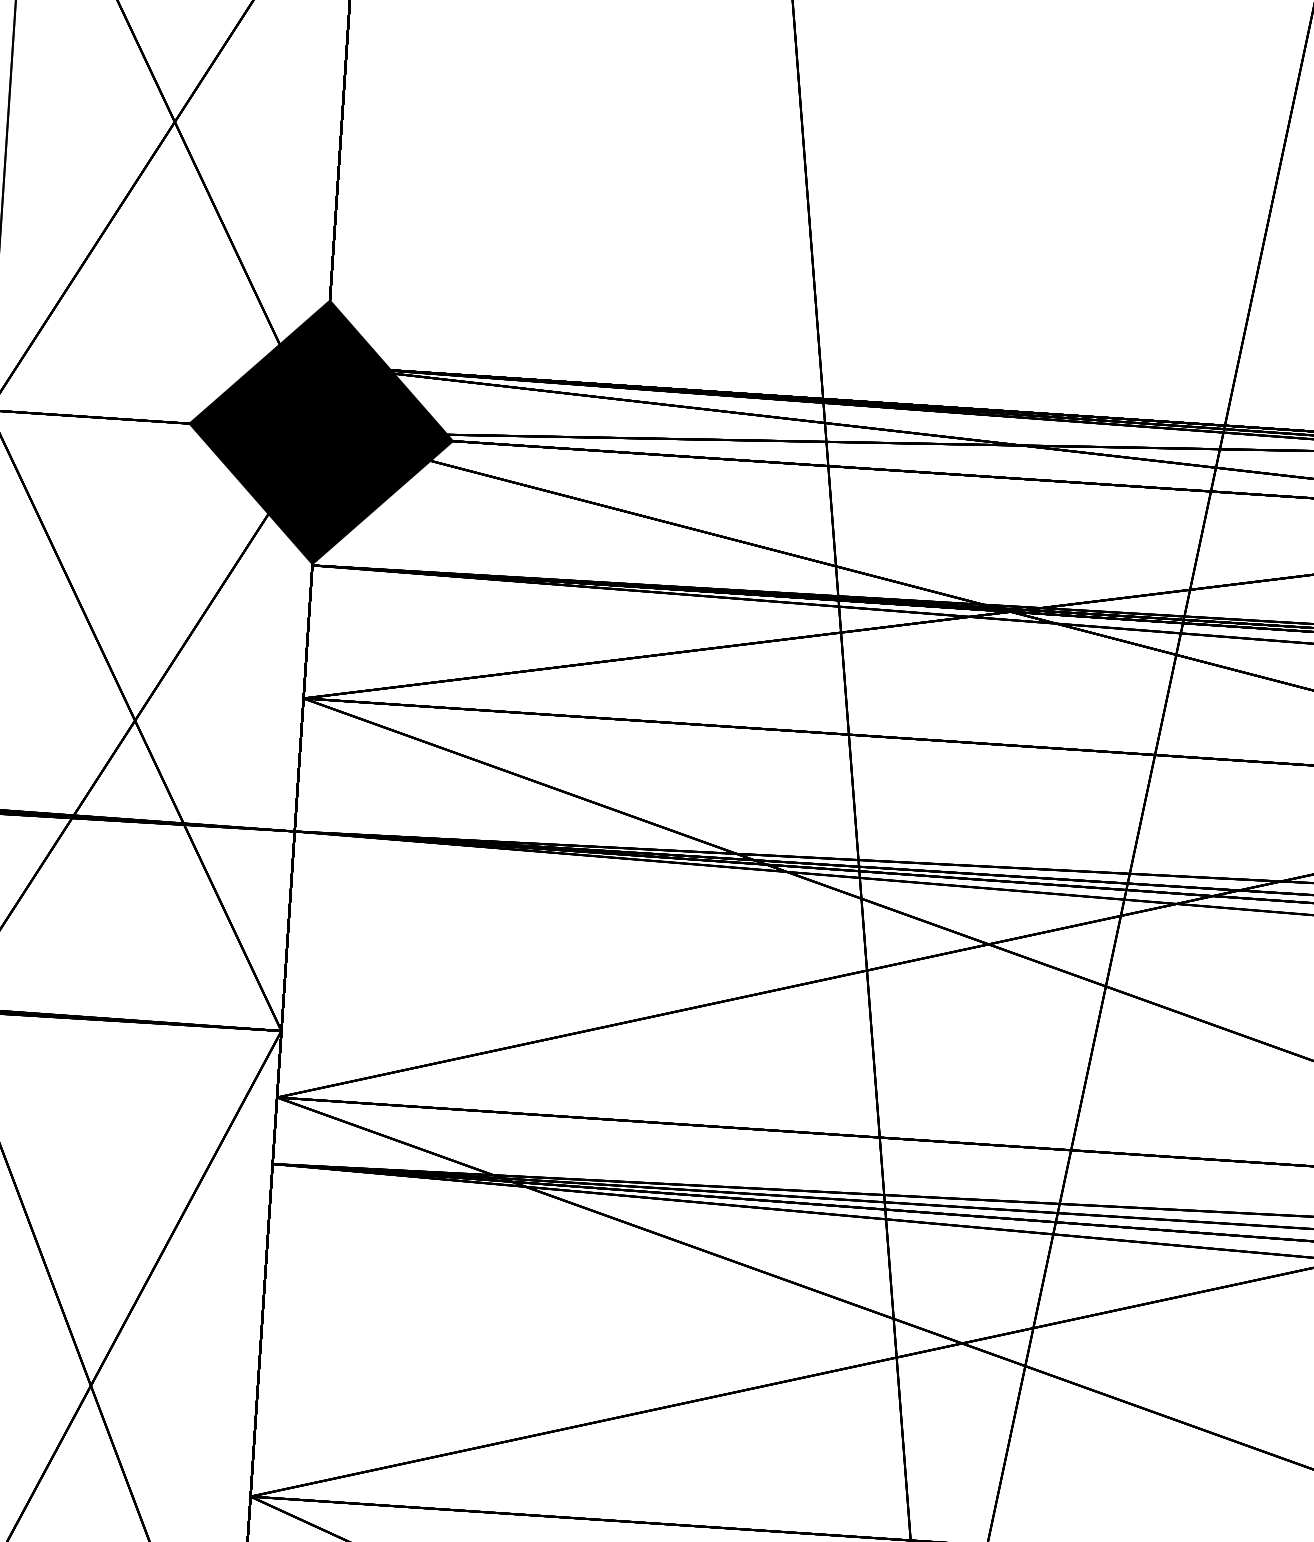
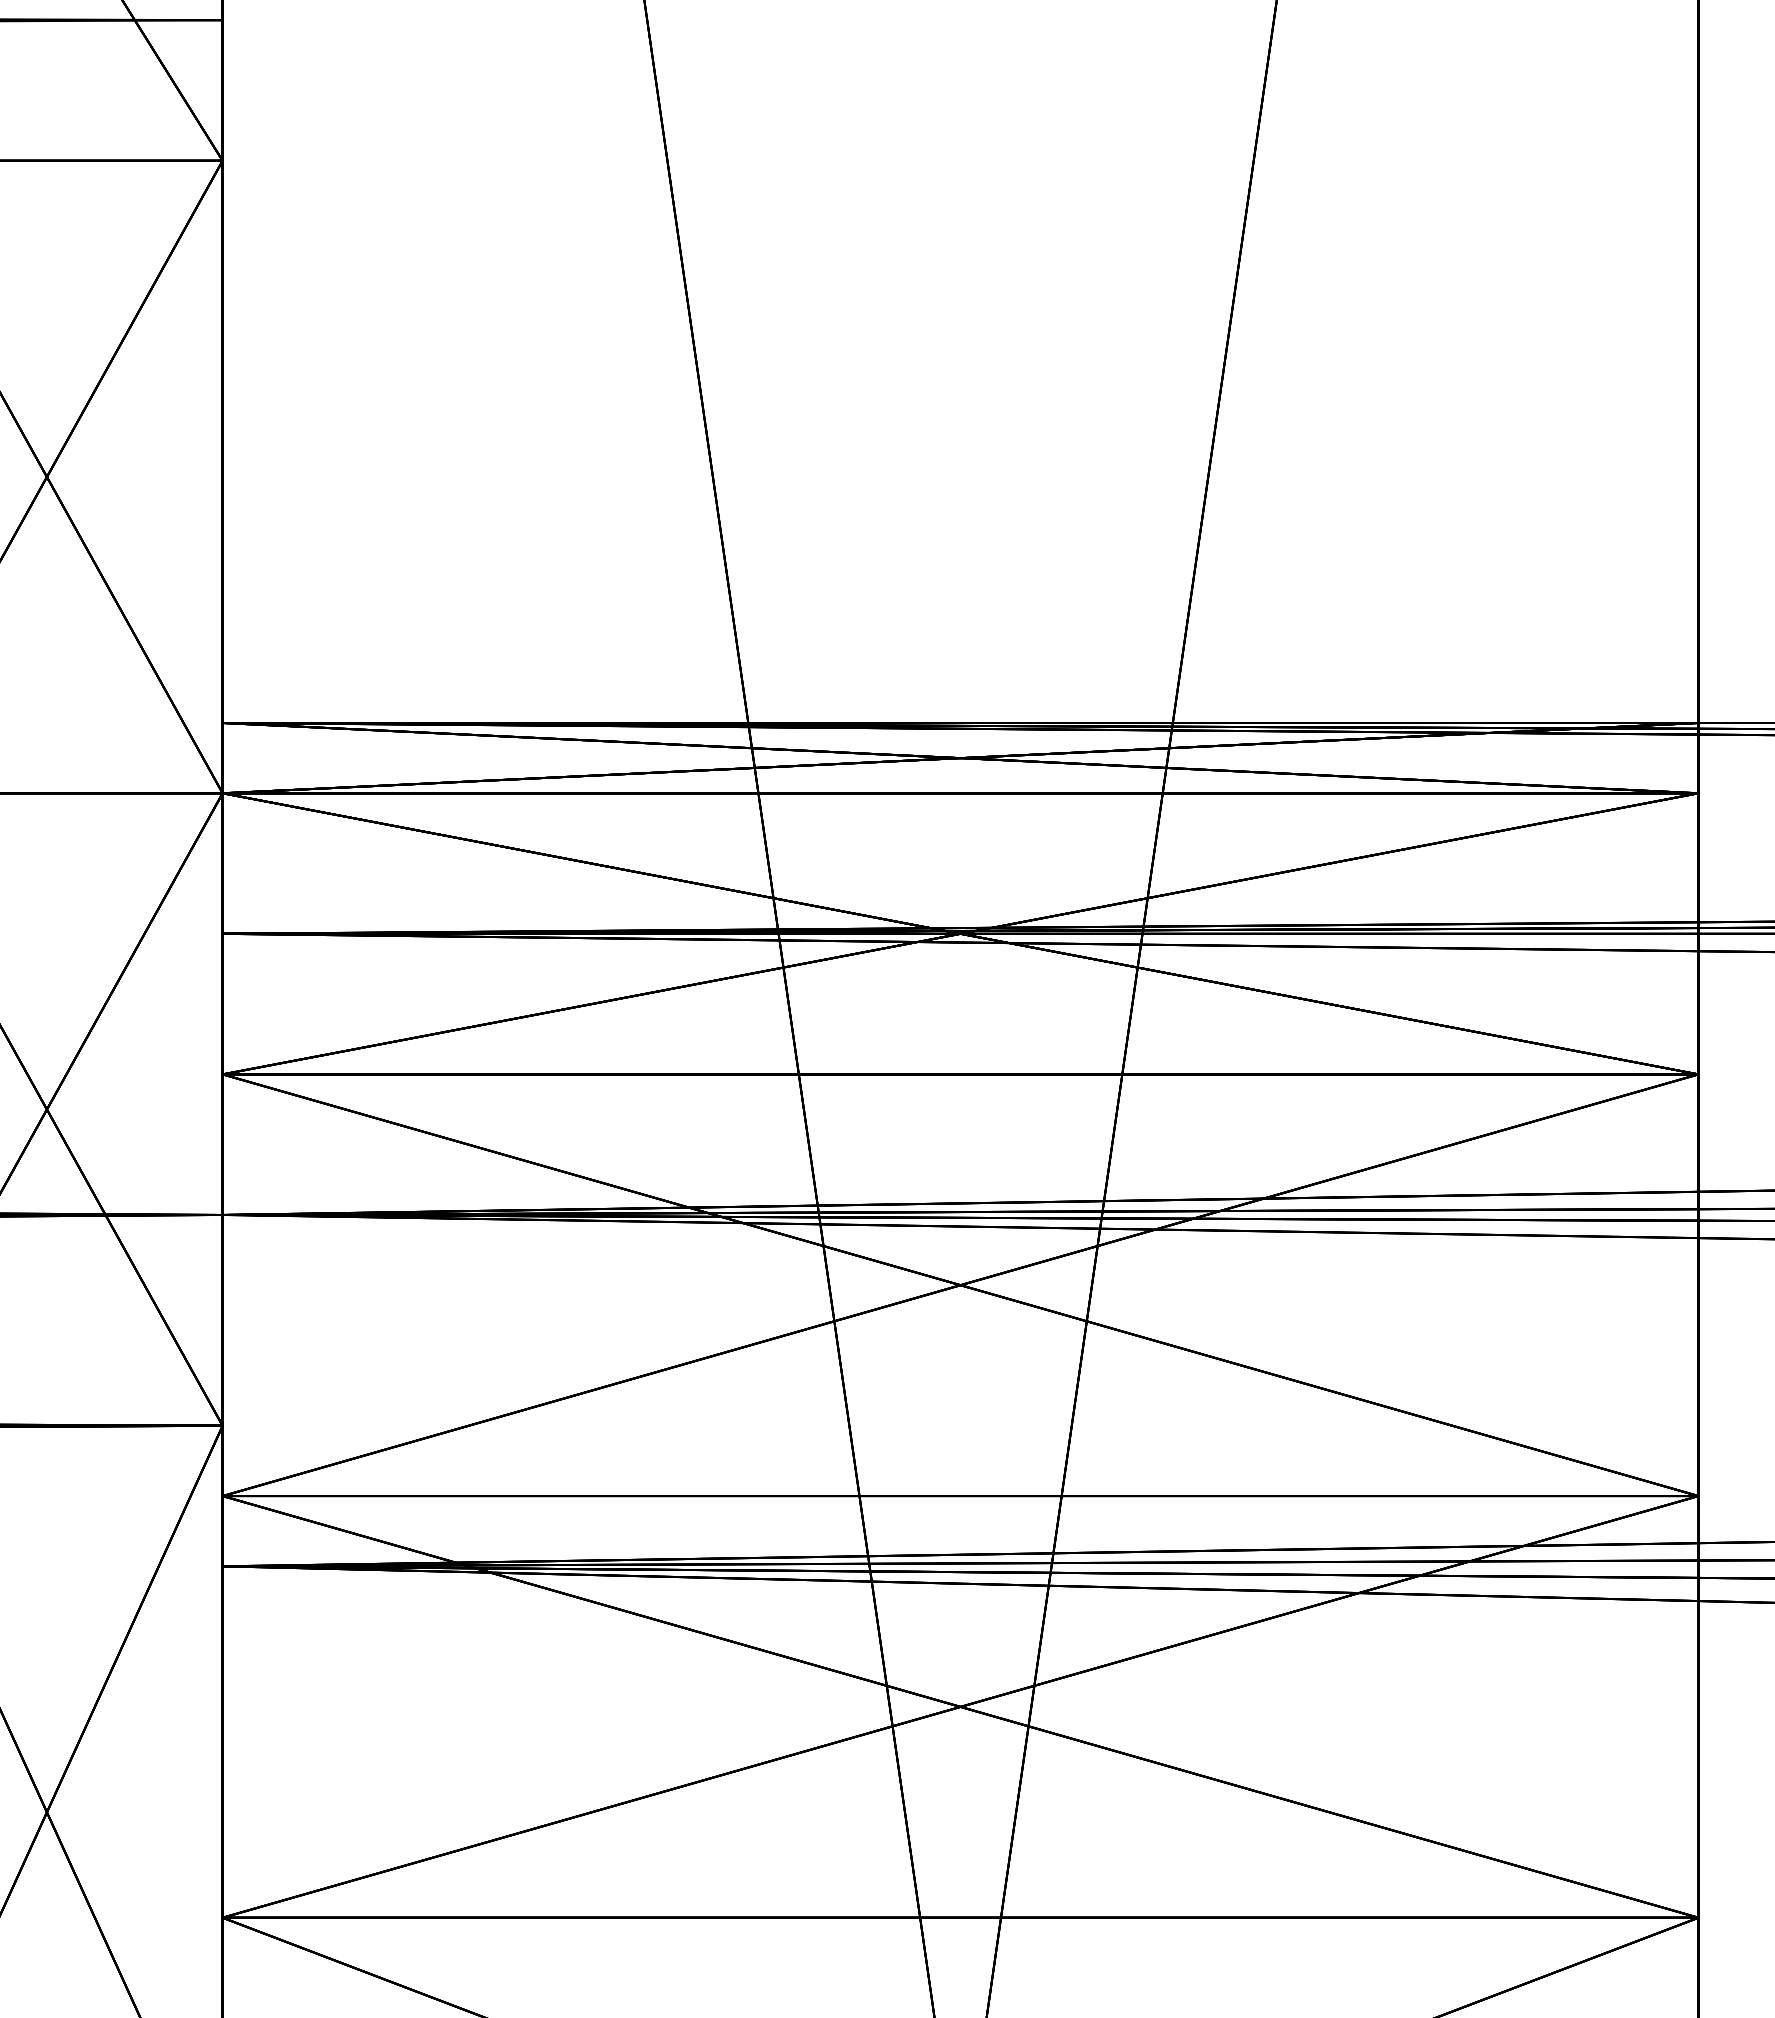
fill: (321, 431) -> (222, 792), removed

